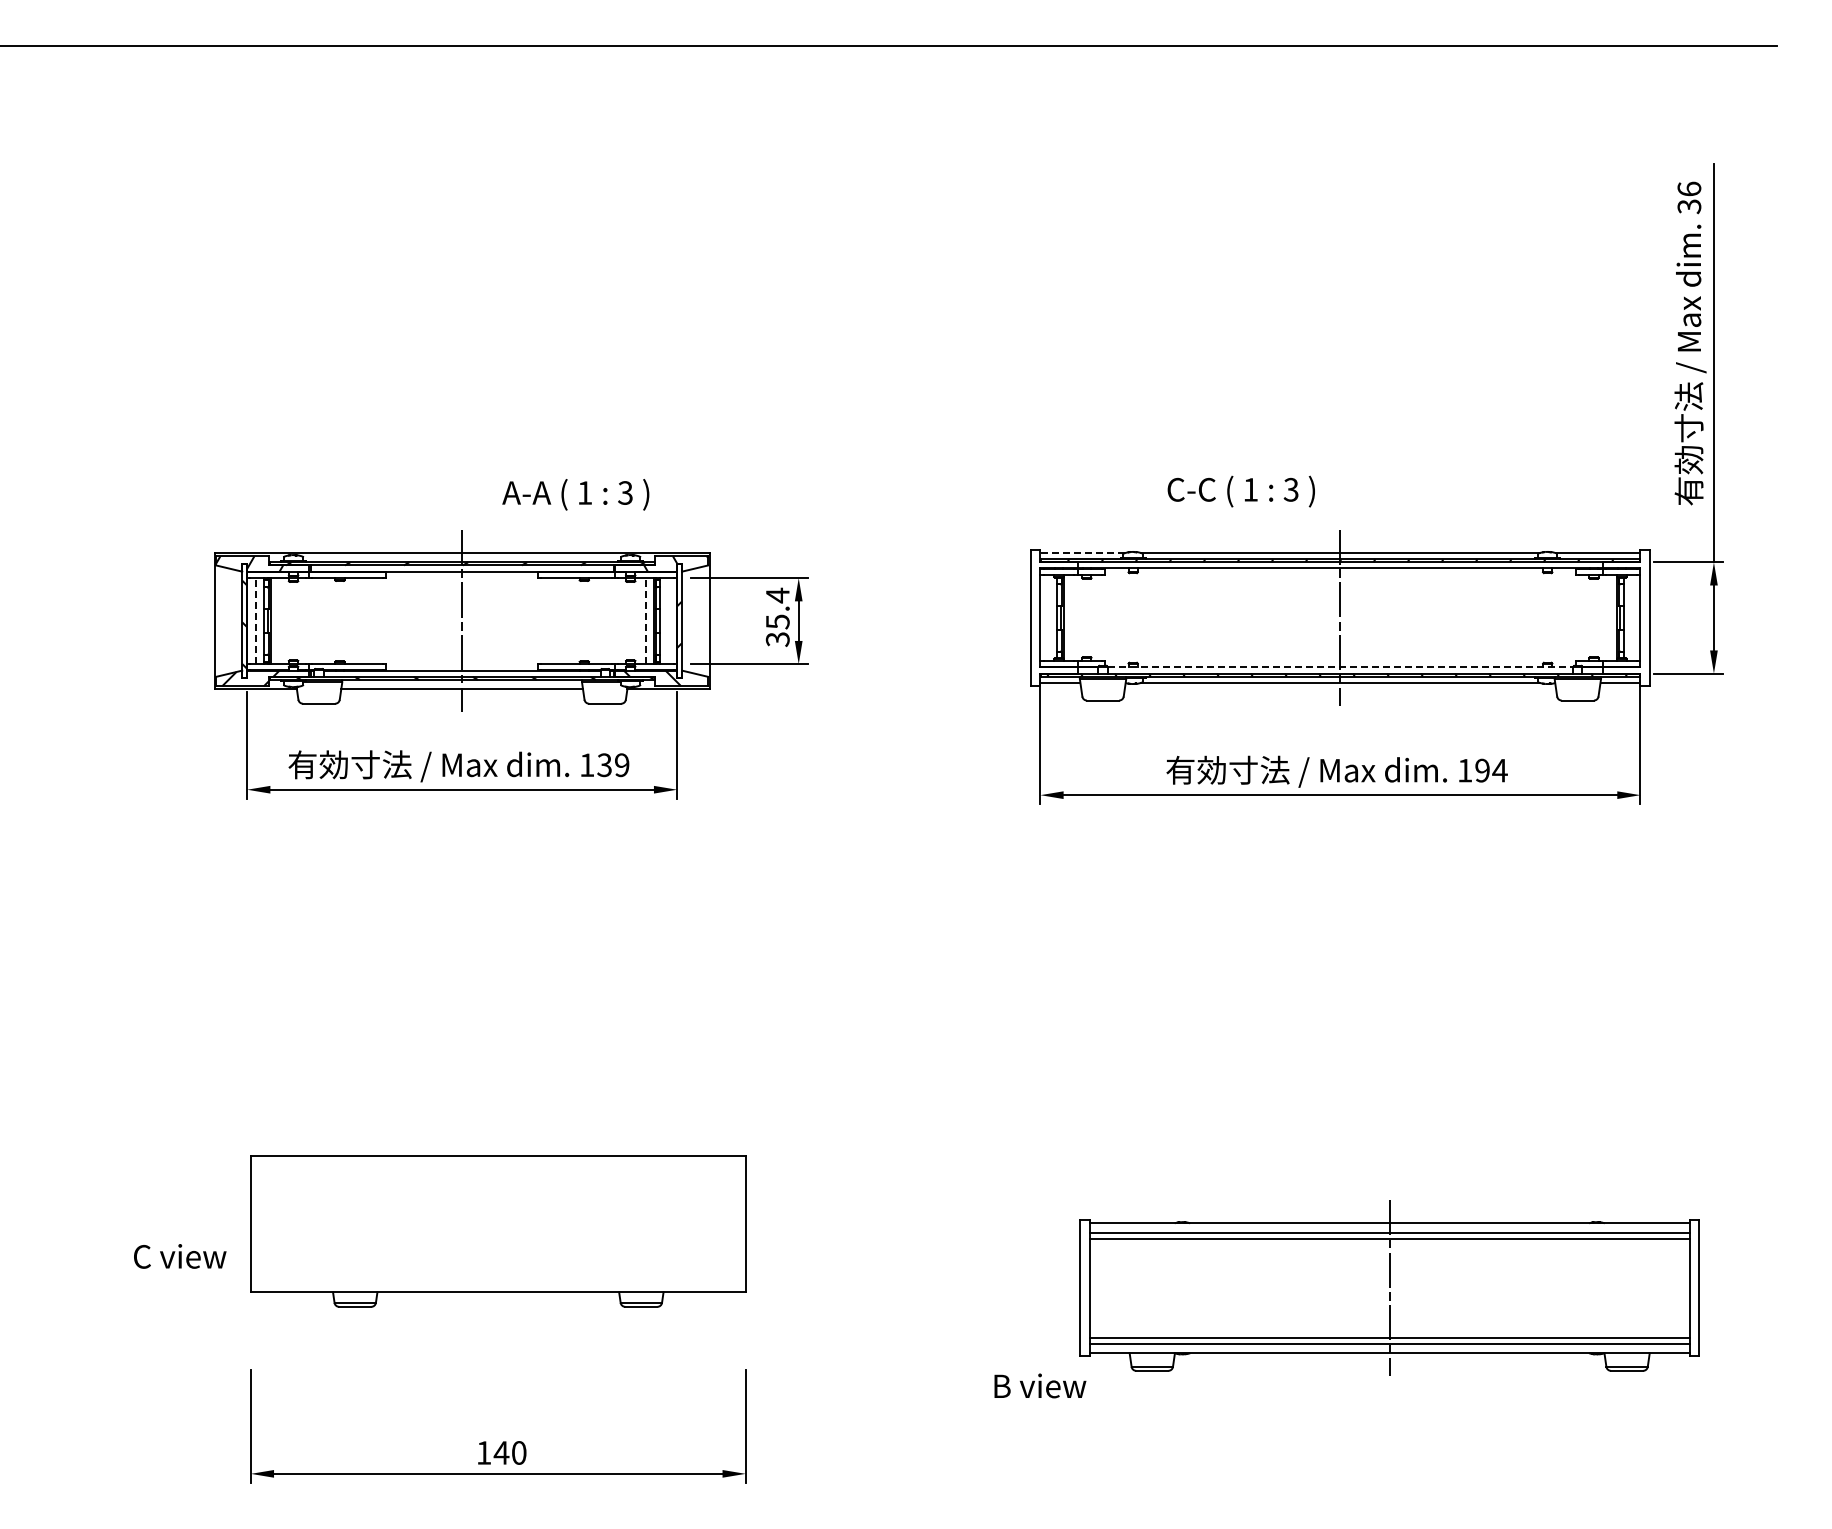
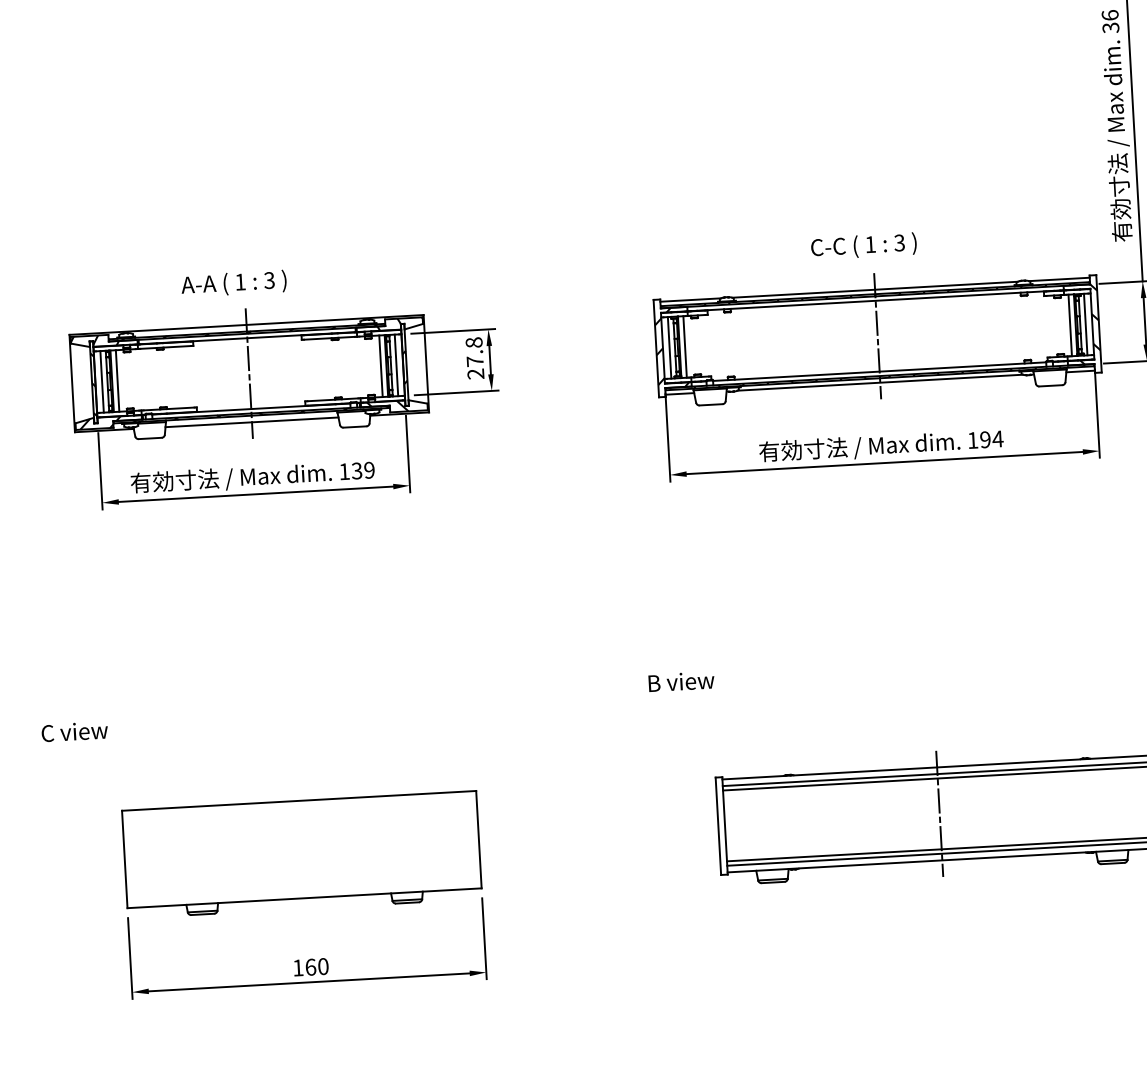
text: (1240, 491) -> (863, 246), moved
text: (575, 494) -> (233, 283), moved
line: (1082, 553) -> (690, 300), dashed -> solid
text: (777, 617) -> (474, 358), 35.4 -> 27.8
line: (1049, 617) -> (669, 347), added
hatch: (1052, 617) -> (671, 347), added
line: (1071, 617) -> (685, 346), added
line: (1609, 617) -> (1070, 325), added
hatch: (1626, 617) -> (1082, 324), added
line: (1631, 617) -> (1085, 324), added
line: (256, 621) -> (102, 382), dashed -> solid
line: (278, 621) -> (117, 381), added
line: (646, 621) -> (381, 366), dashed -> solid
line: (667, 621) -> (396, 365), added
line: (1340, 667) -> (879, 371), dashed -> solid
part: (498, 1231) -> (302, 854), moved
text: (180, 1256) -> (75, 731), moved
text: (1040, 1385) -> (681, 681), moved
text: (501, 1452) -> (310, 966), 140 -> 160

